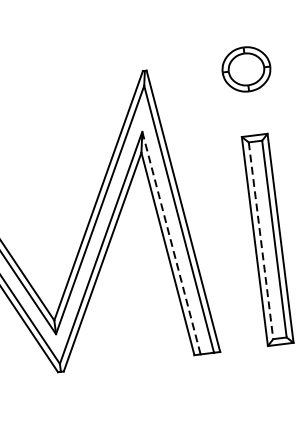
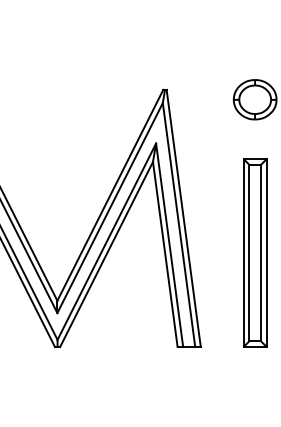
line: (261, 241) -> (249, 253), dashed -> solid
line: (171, 243) -> (169, 245), dashed -> solid

